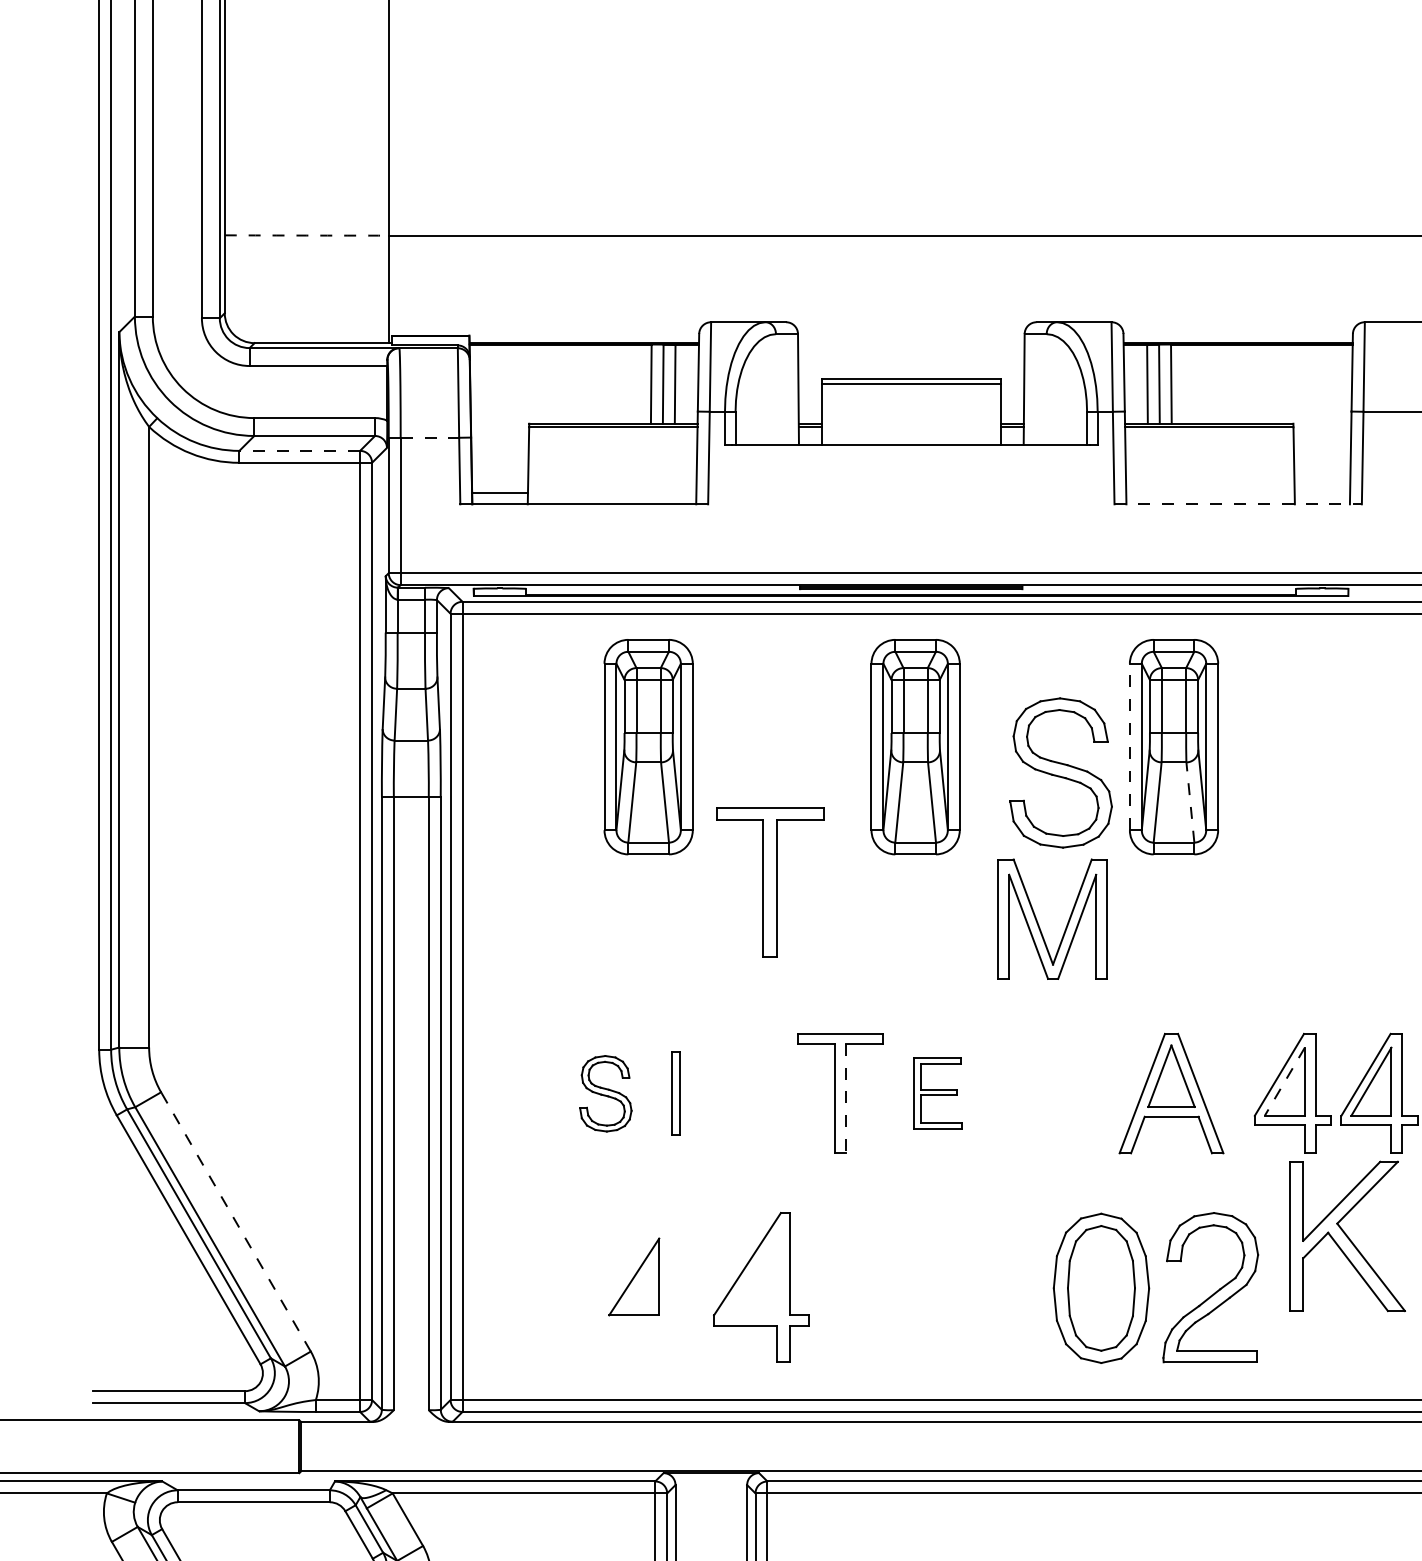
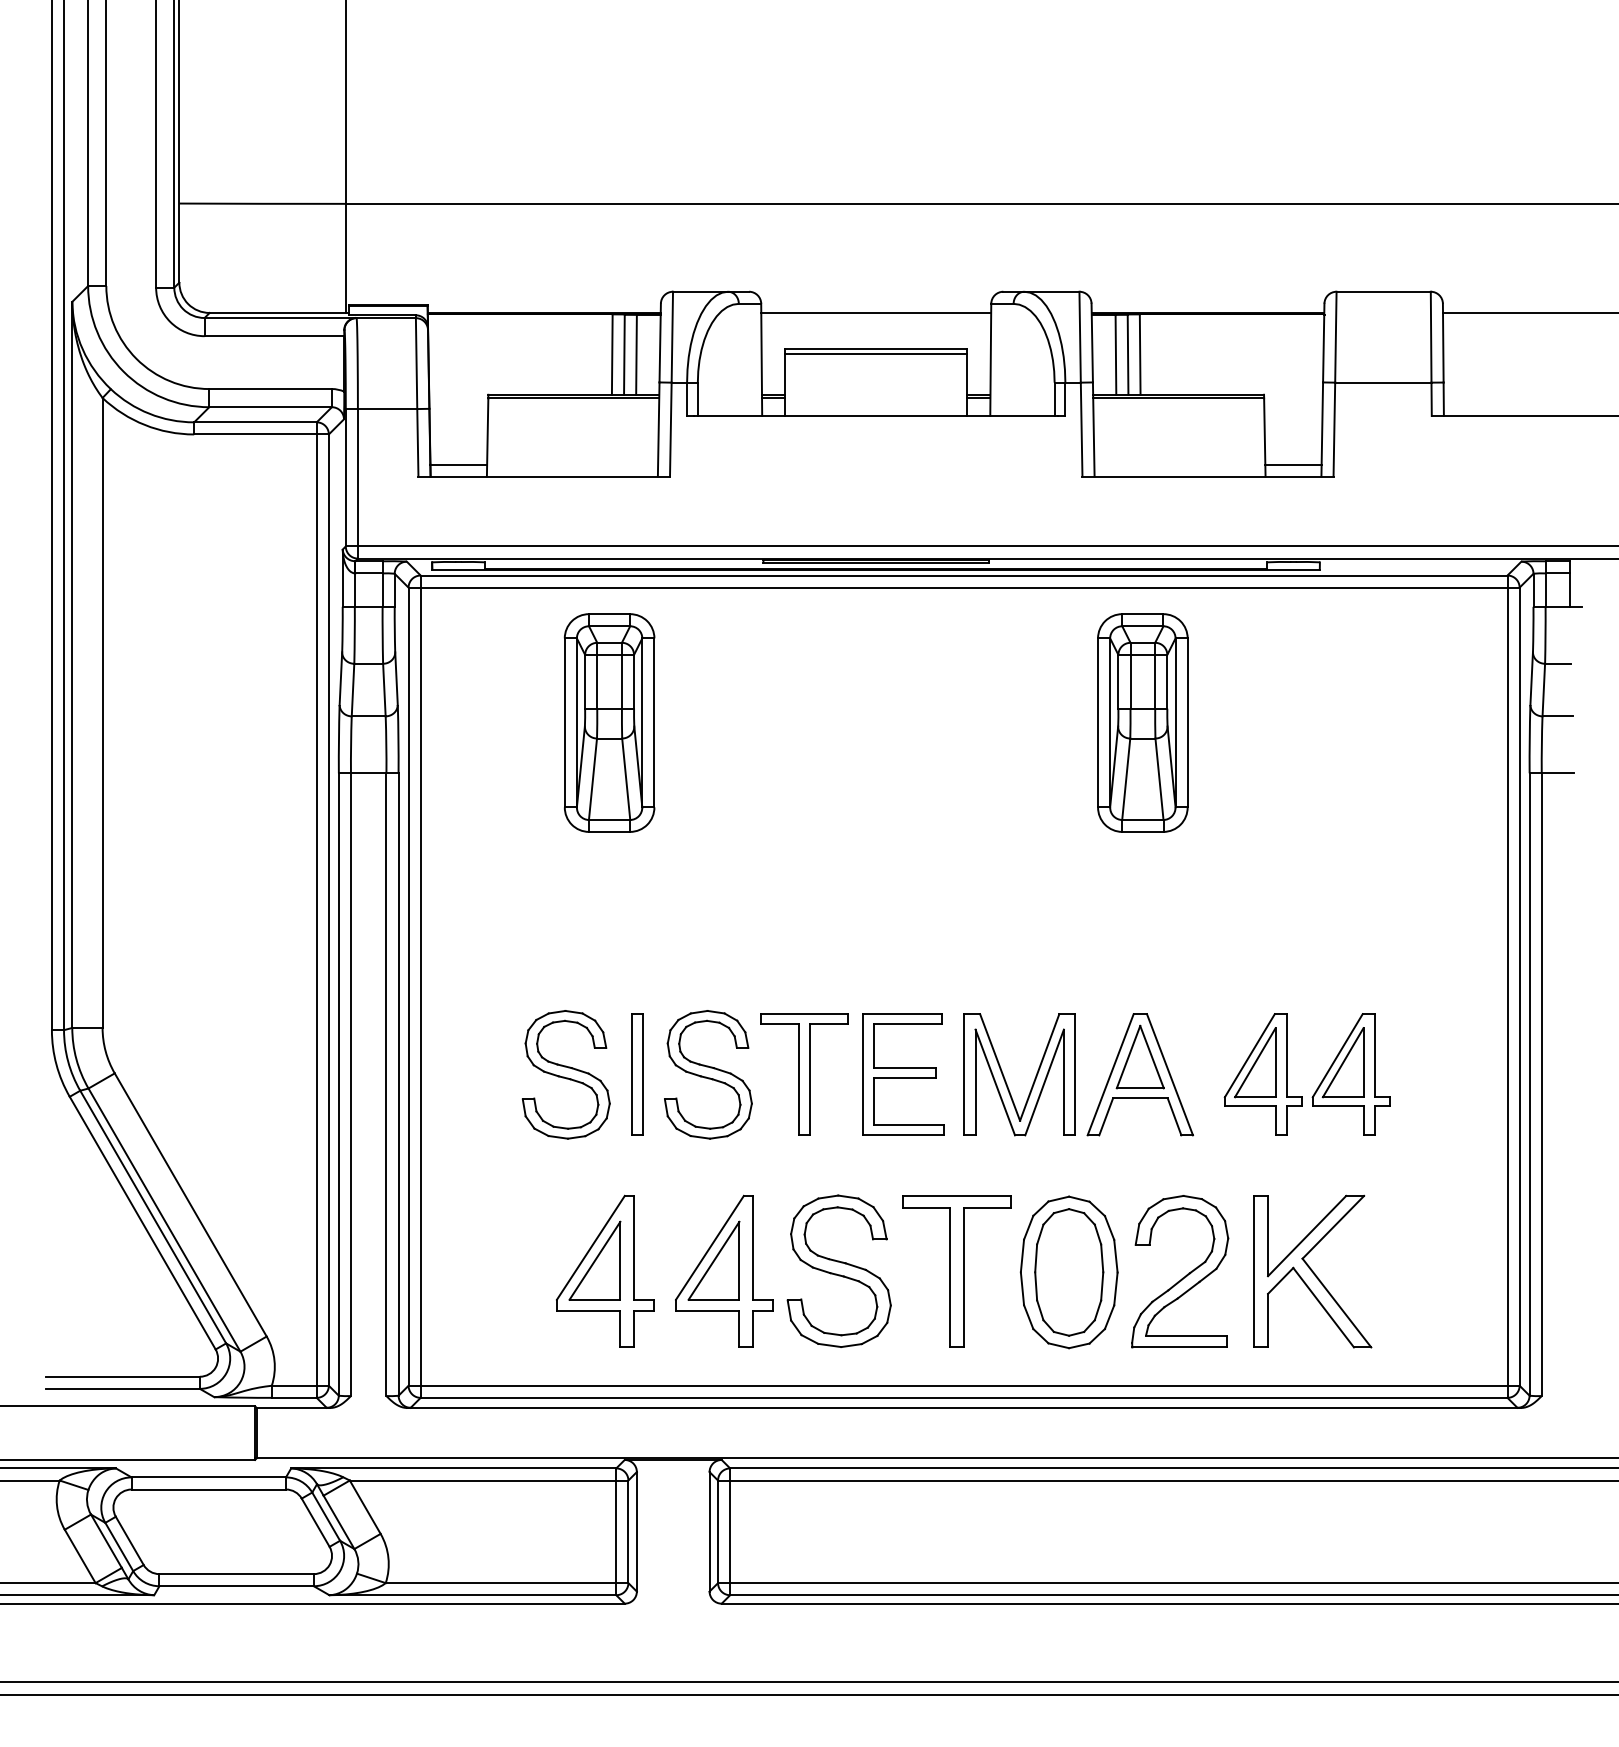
arc: (306, 235) -> (262, 203), dashed -> solid
line: (911, 342) -> (876, 312), added
line: (429, 438) -> (387, 409), dashed -> solid
line: (298, 451) -> (254, 422), dashed -> solid
line: (1322, 492) -> (1293, 464), added
line: (1238, 504) -> (1208, 476), dashed -> solid
part: (915, 746) -> (880, 722), removed
line: (1130, 746) -> (1098, 722), dashed -> solid
part: (1060, 772) -> (838, 1270), moved
line: (1190, 802) -> (1159, 779), dashed -> solid
part: (769, 882) -> (956, 1271), moved
part: (1038, 922) -> (1005, 1078), moved
line: (1284, 1082) -> (1255, 1063), dashed -> solid
part: (605, 1093) -> (565, 1074), size x1.67
part: (676, 1093) -> (637, 1074), size x1.43
part: (746, 1093) -> (708, 1074), added
part: (938, 1093) -> (903, 1074), size x1.67
line: (845, 1098) -> (809, 1079), dashed -> solid
line: (235, 1221) -> (190, 1204), dashed -> solid
part: (1347, 1236) -> (1312, 1271), moved
part: (751, 1276) -> (713, 1260), added
part: (644, 1286) -> (605, 1270), added

